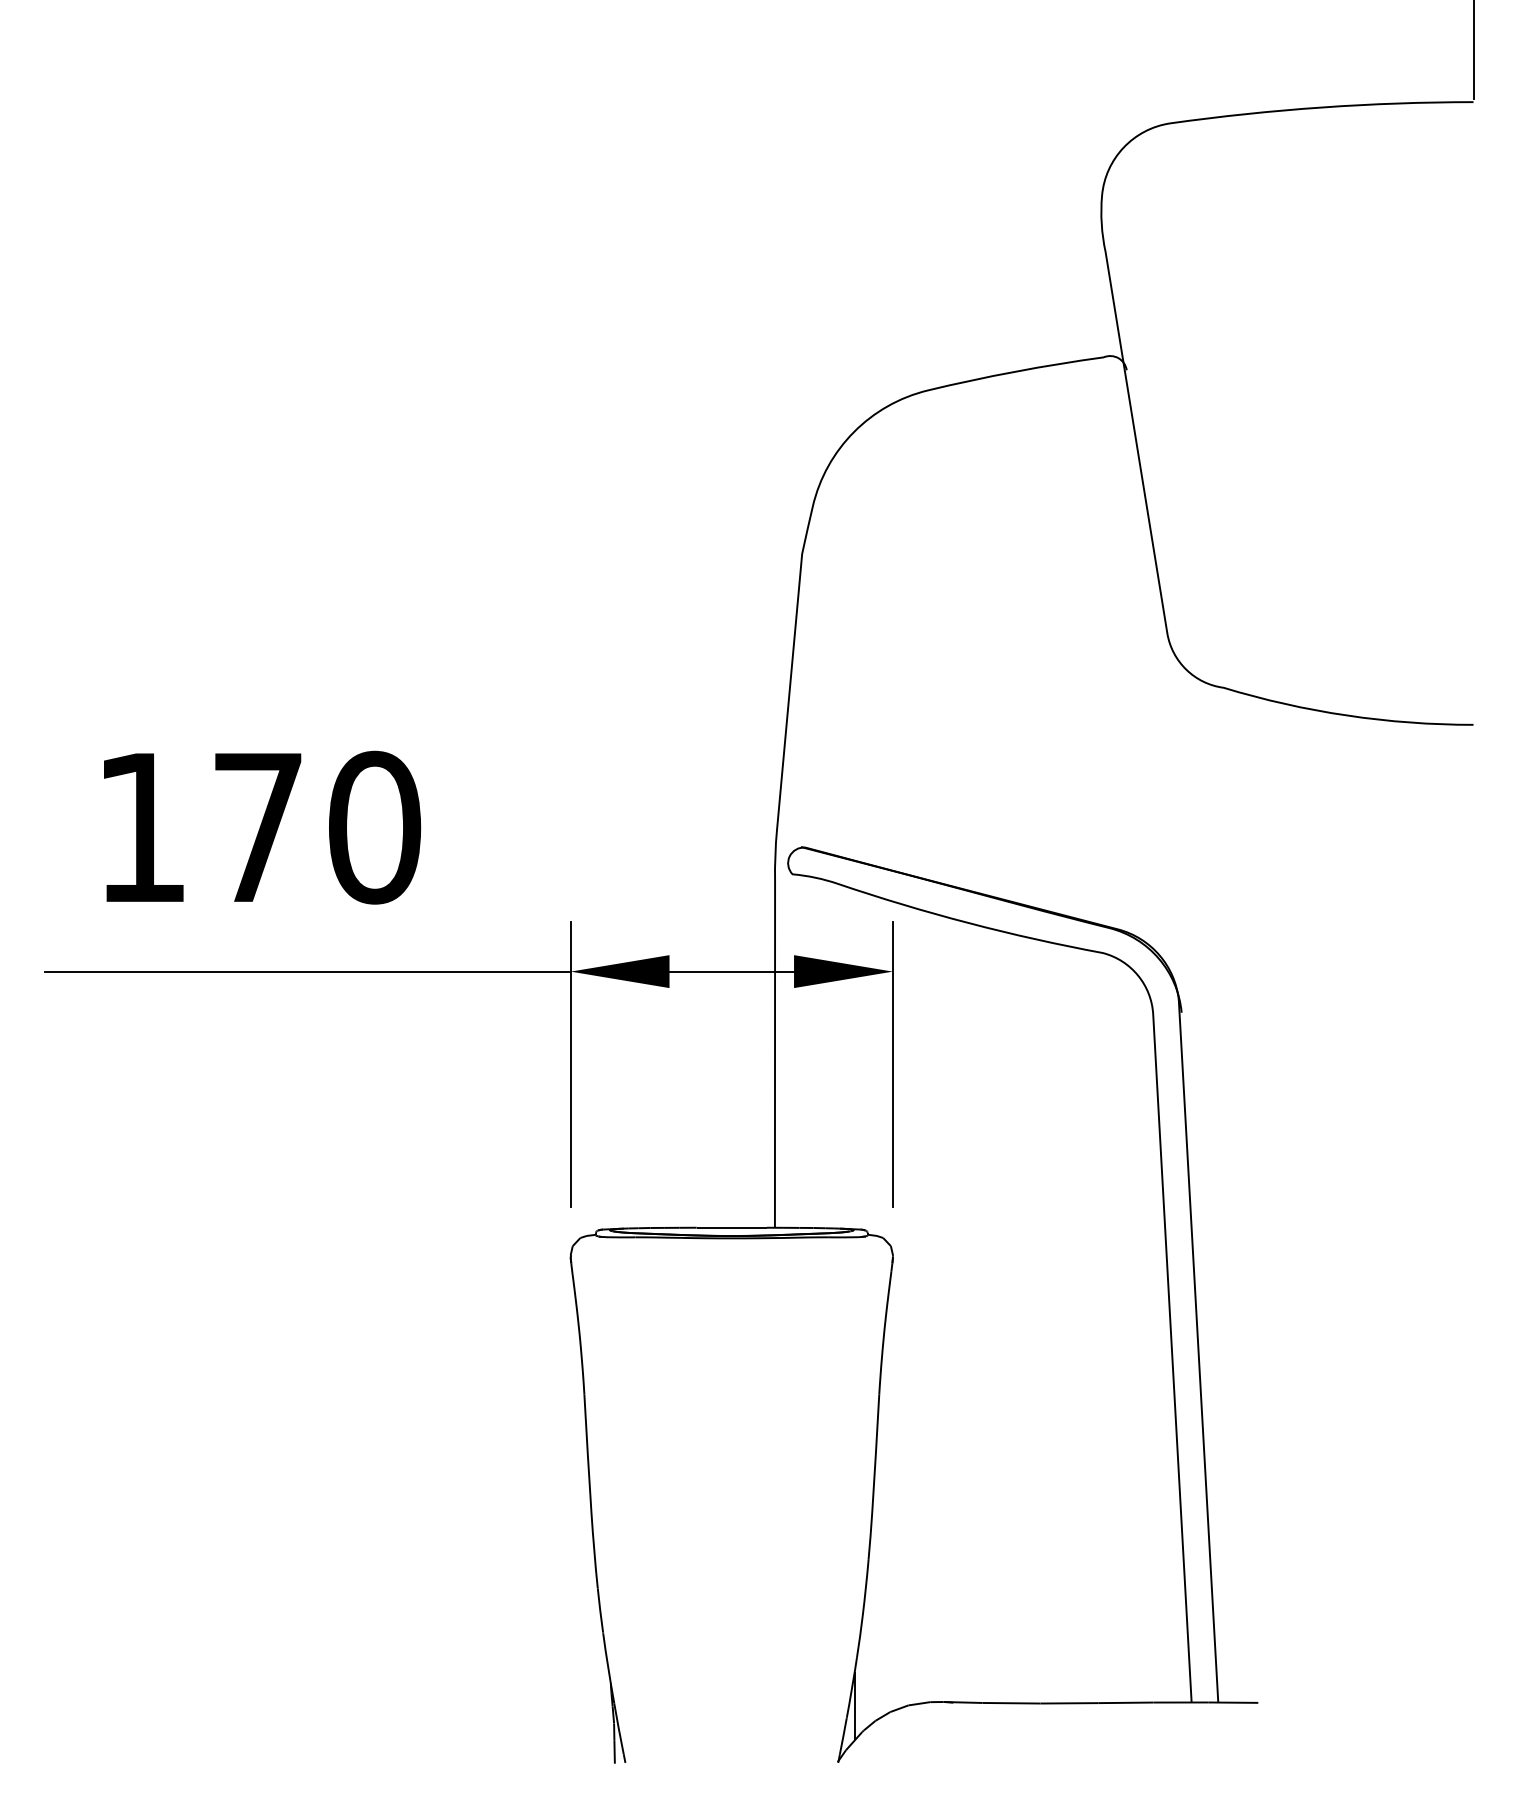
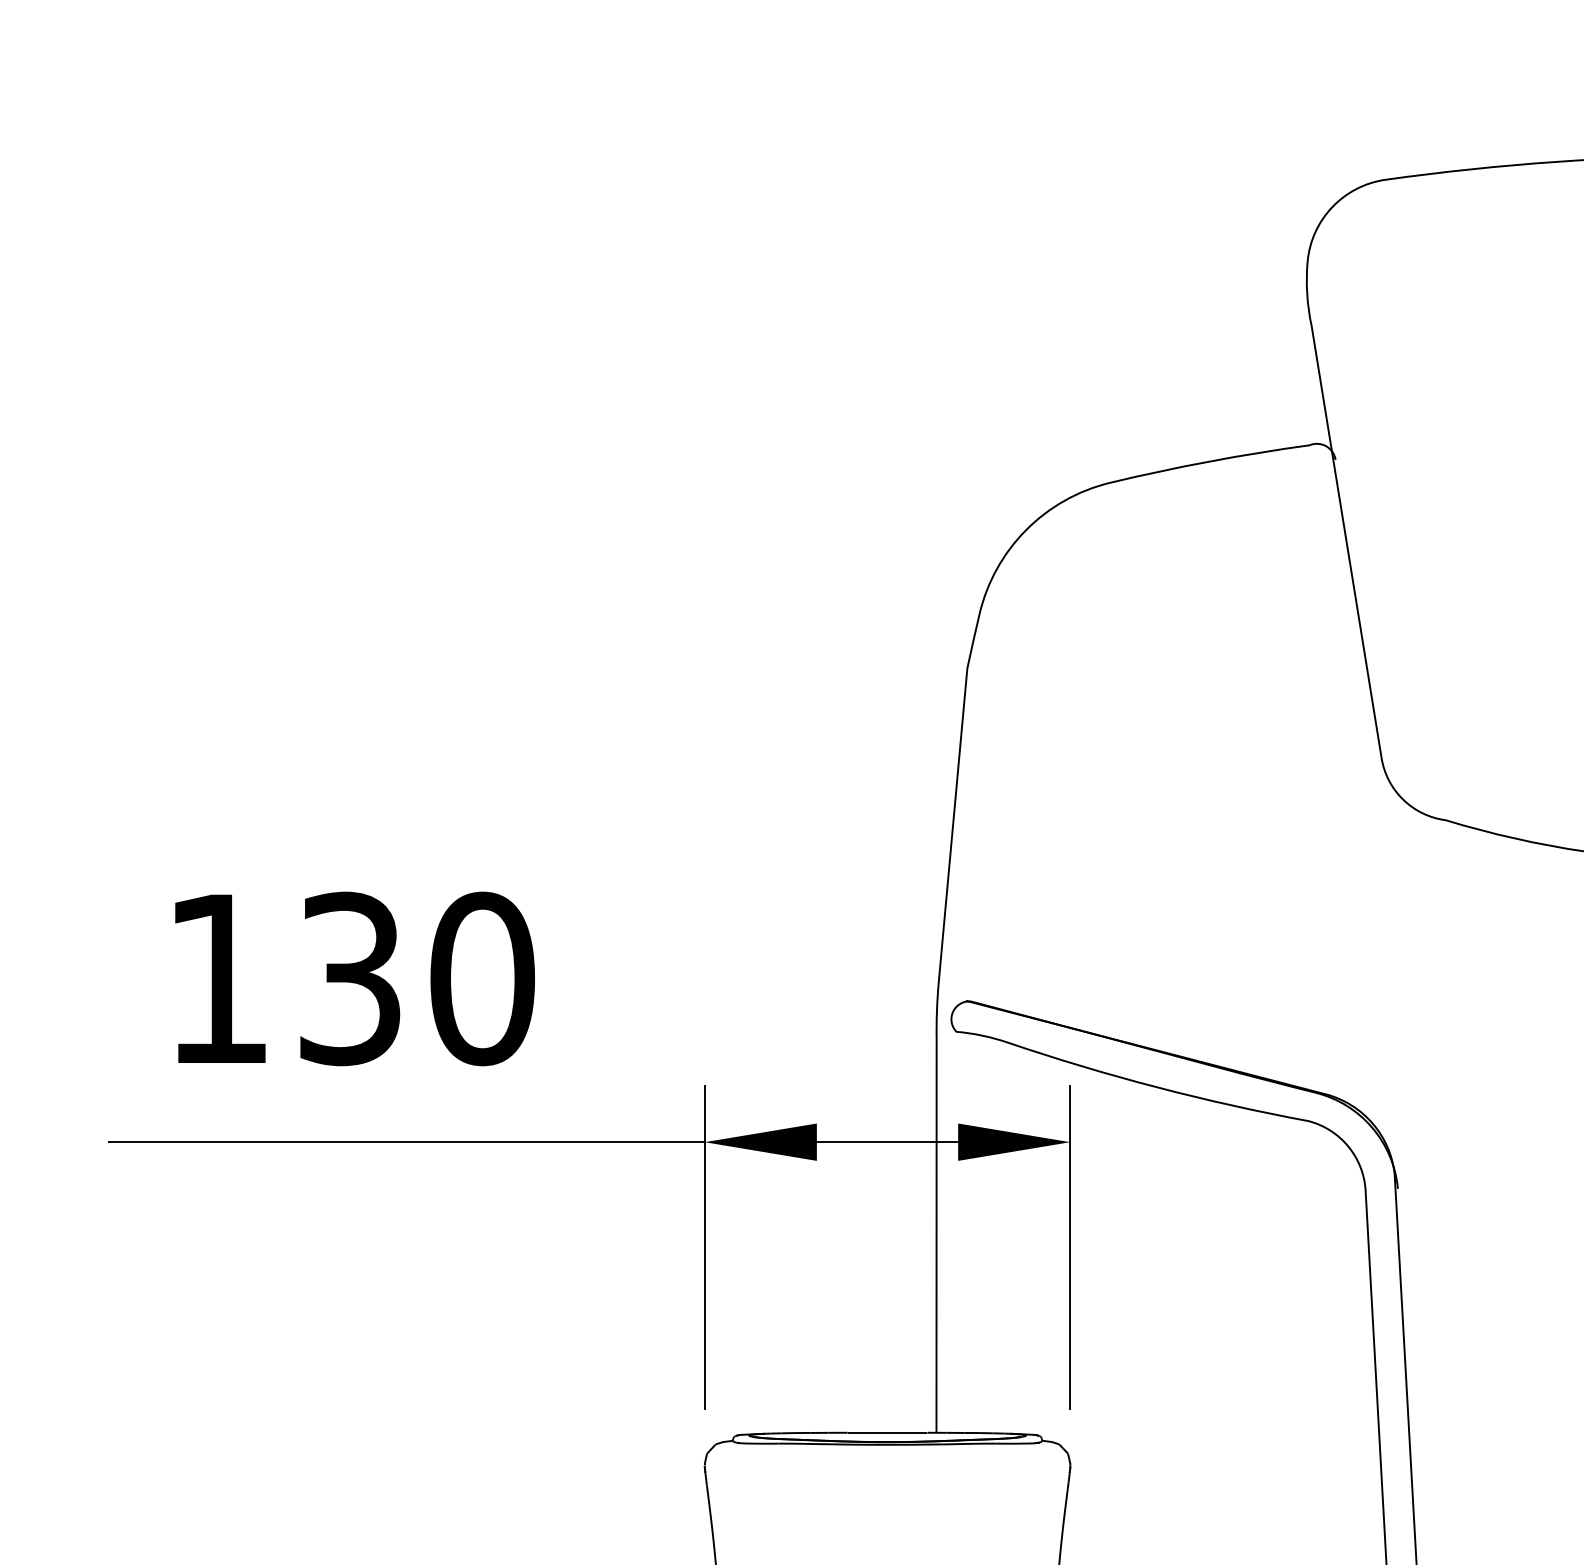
text: (258, 827) -> (350, 978), 170 -> 130

